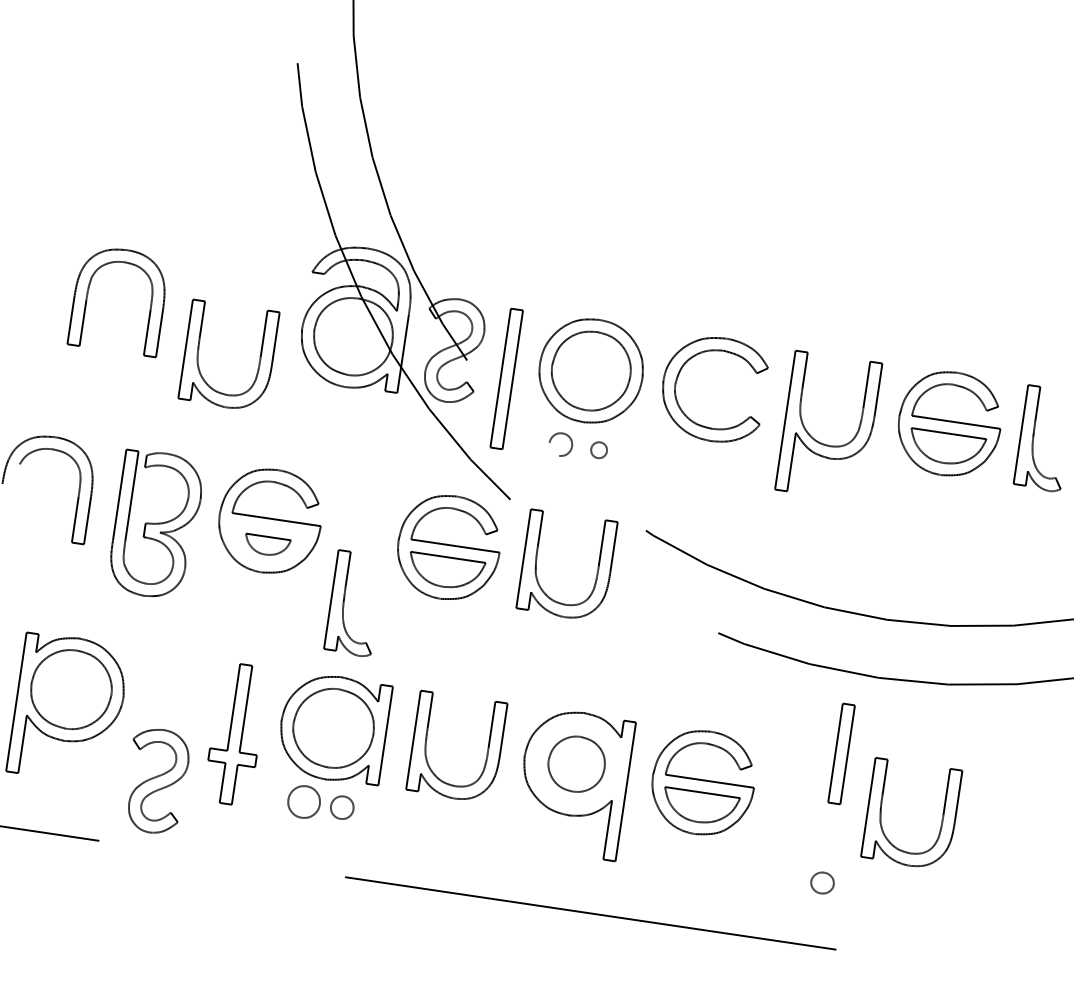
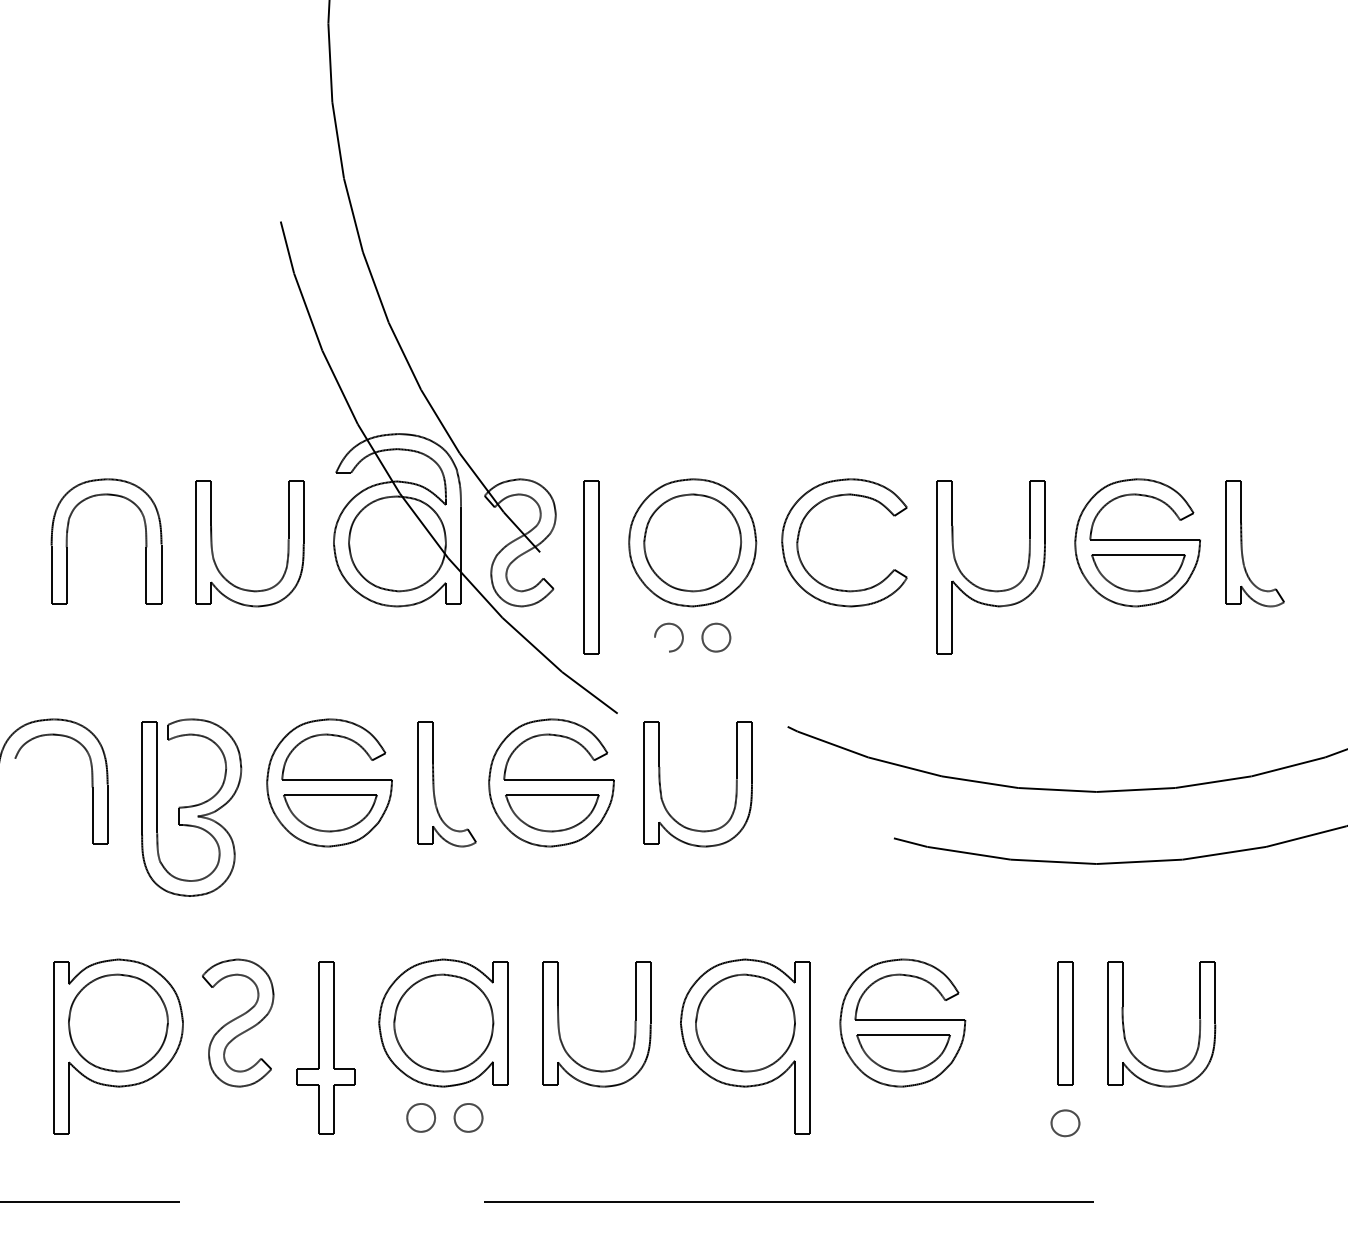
part: (198, 358) -> (213, 551), moved
part: (599, 450) -> (716, 637), size x1.43
part: (267, 546) -> (330, 813), size x1.67
part: (344, 602) -> (434, 784), moved
part: (841, 754) -> (1065, 1023), moved
part: (576, 763) -> (745, 1022), size x1.43
part: (156, 780) -> (238, 1022), moved
part: (303, 801) -> (420, 1117), size x0.71

